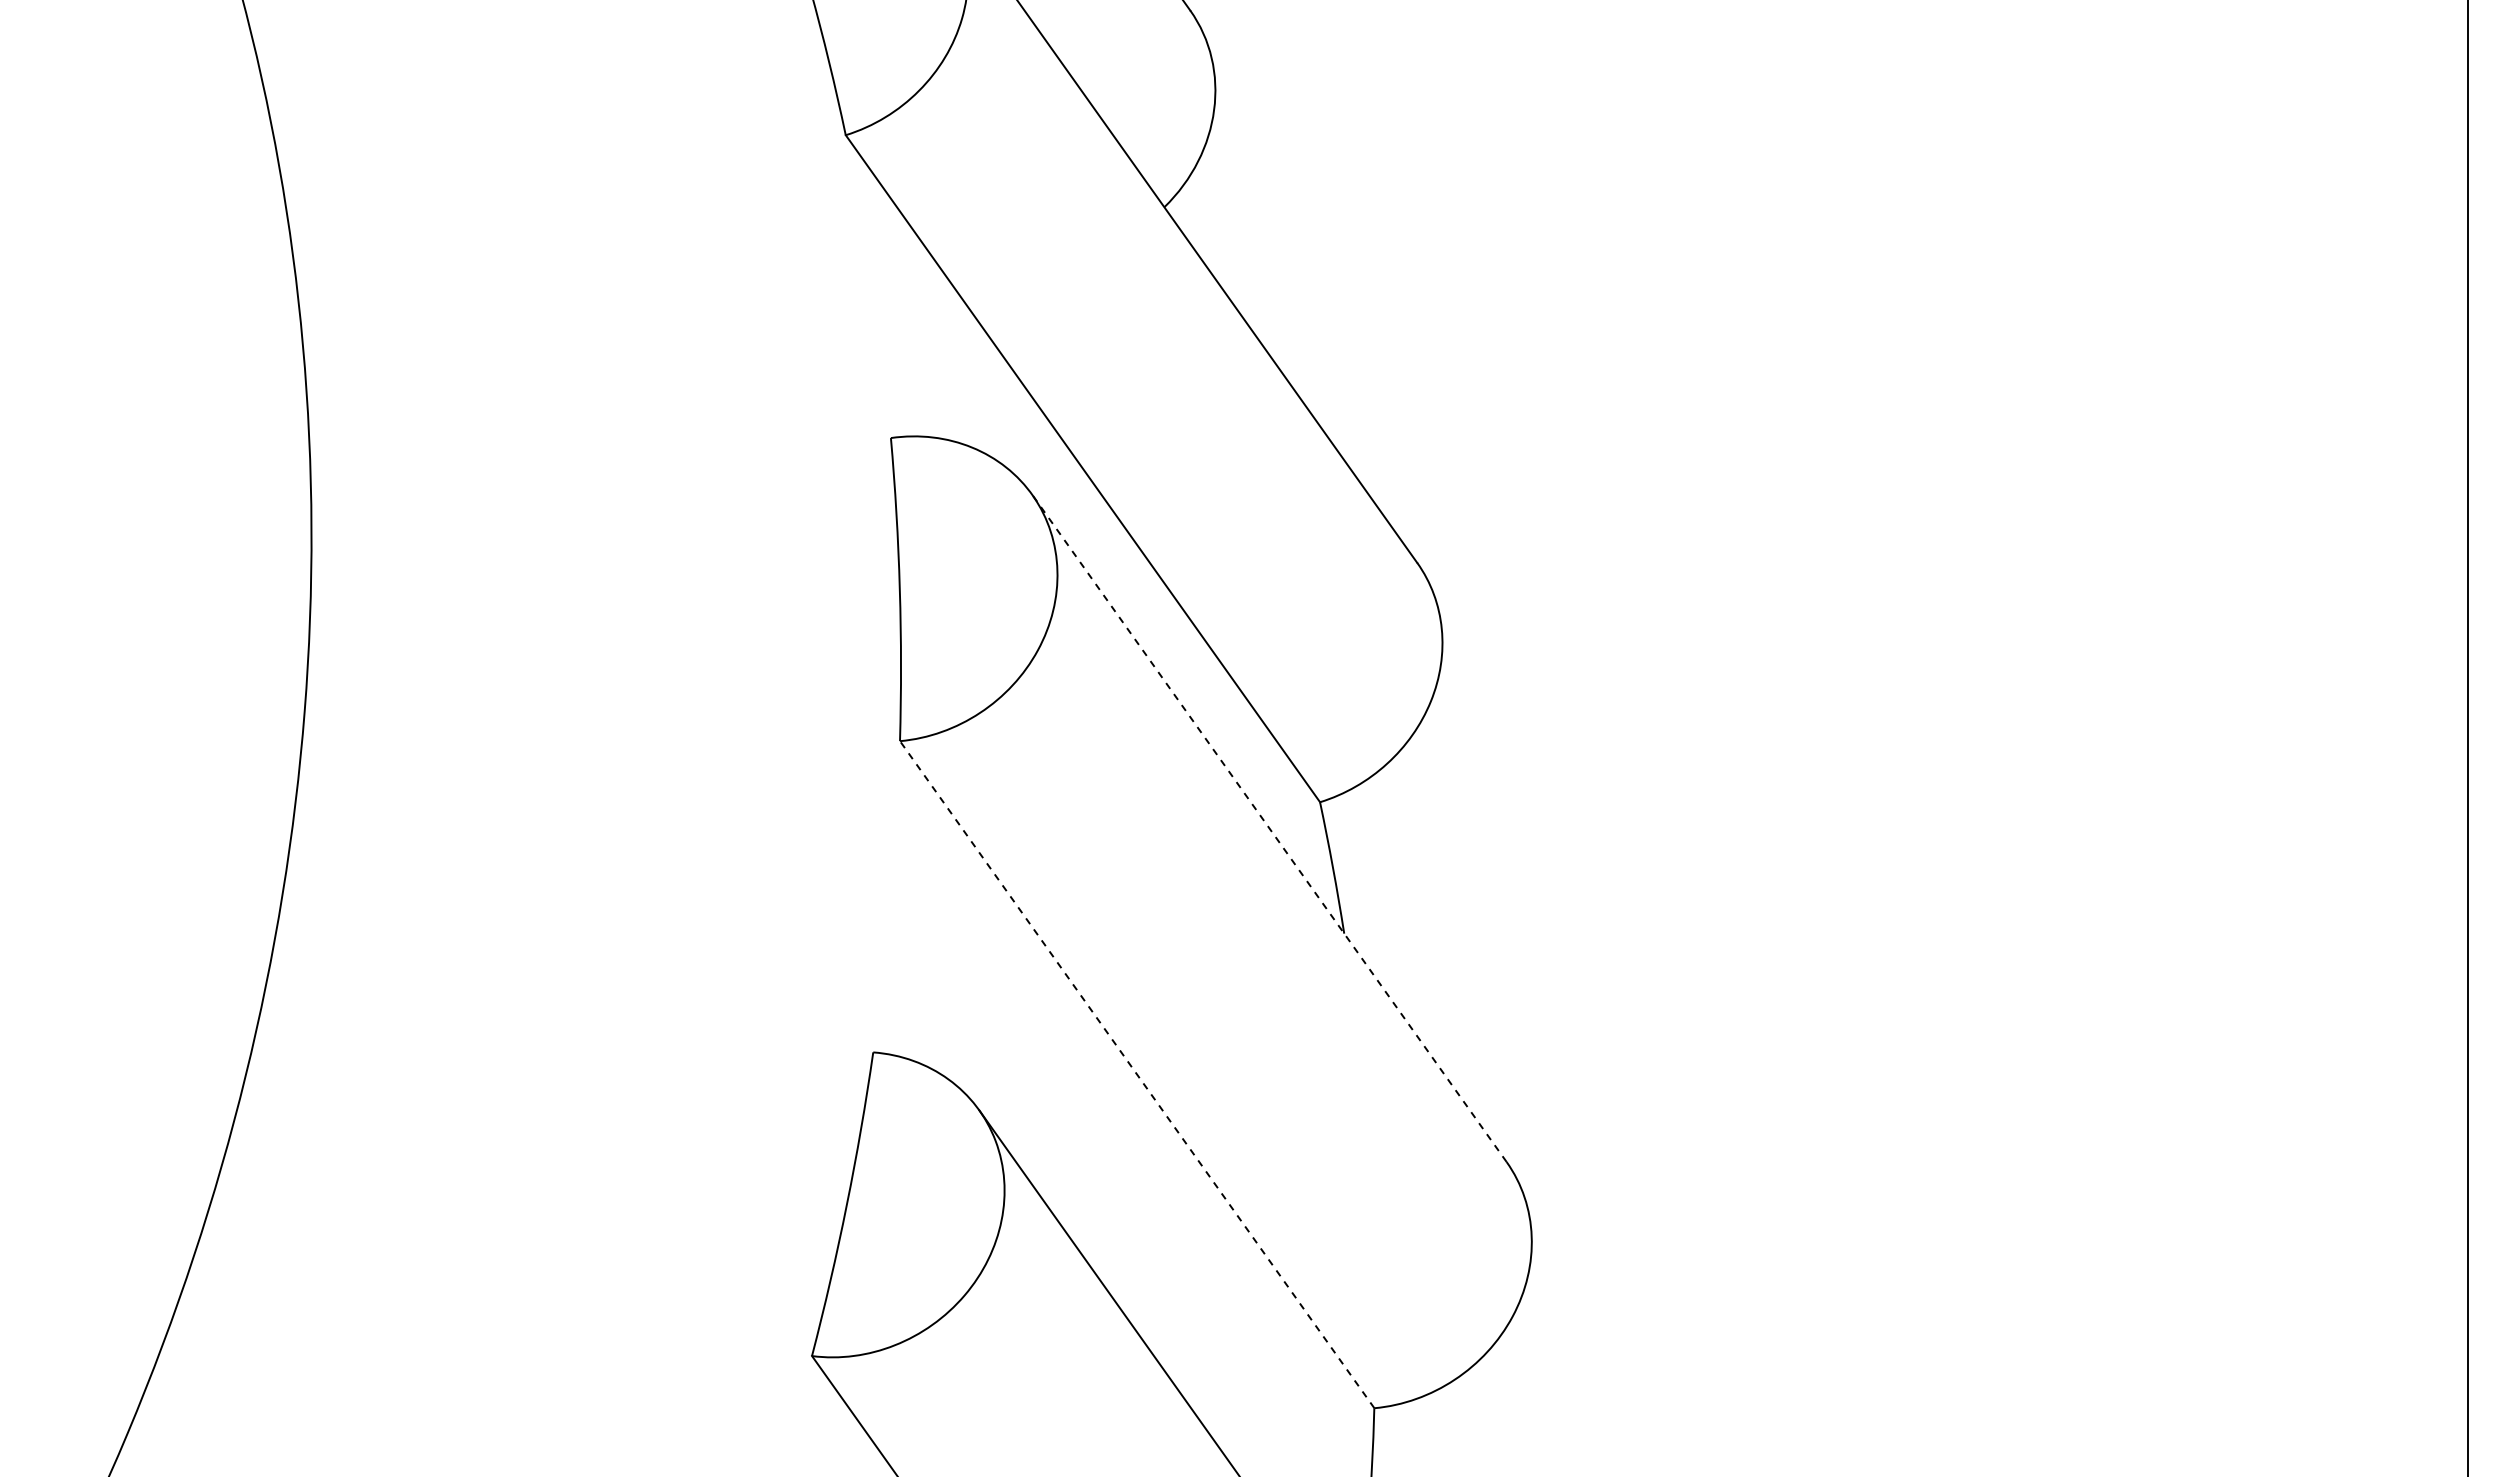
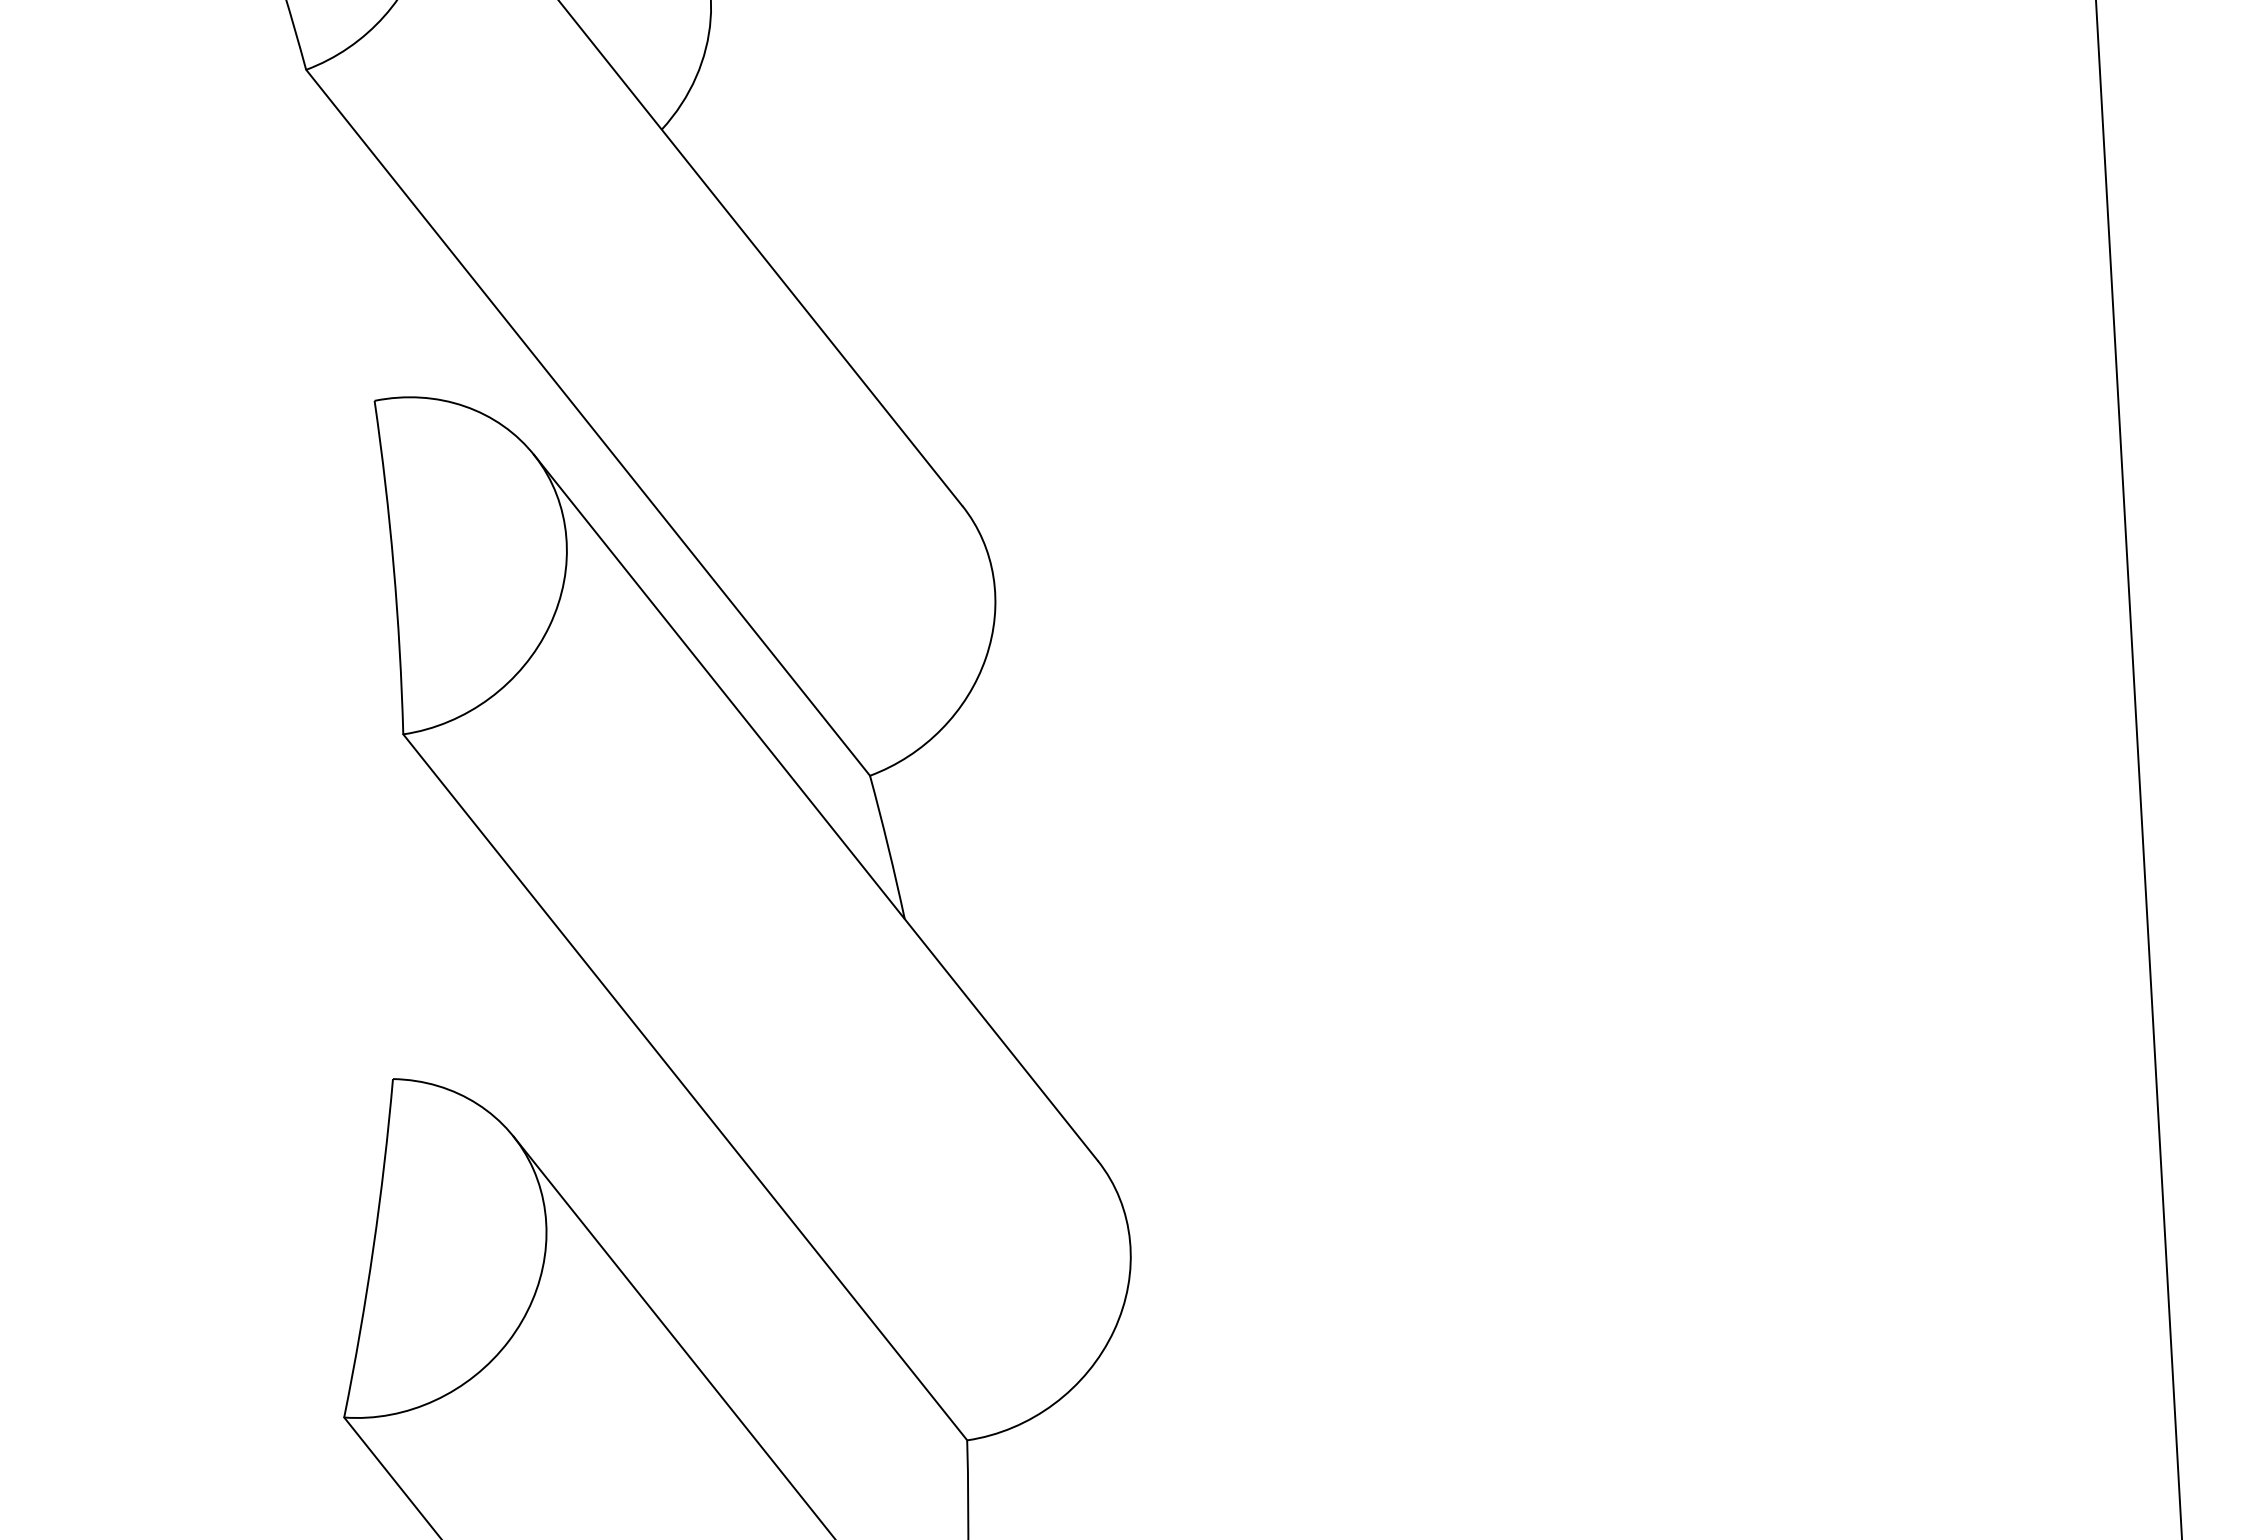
line: (1269, 828) -> (815, 807), dashed -> solid
line: (1136, 1074) -> (684, 1087), dashed -> solid

